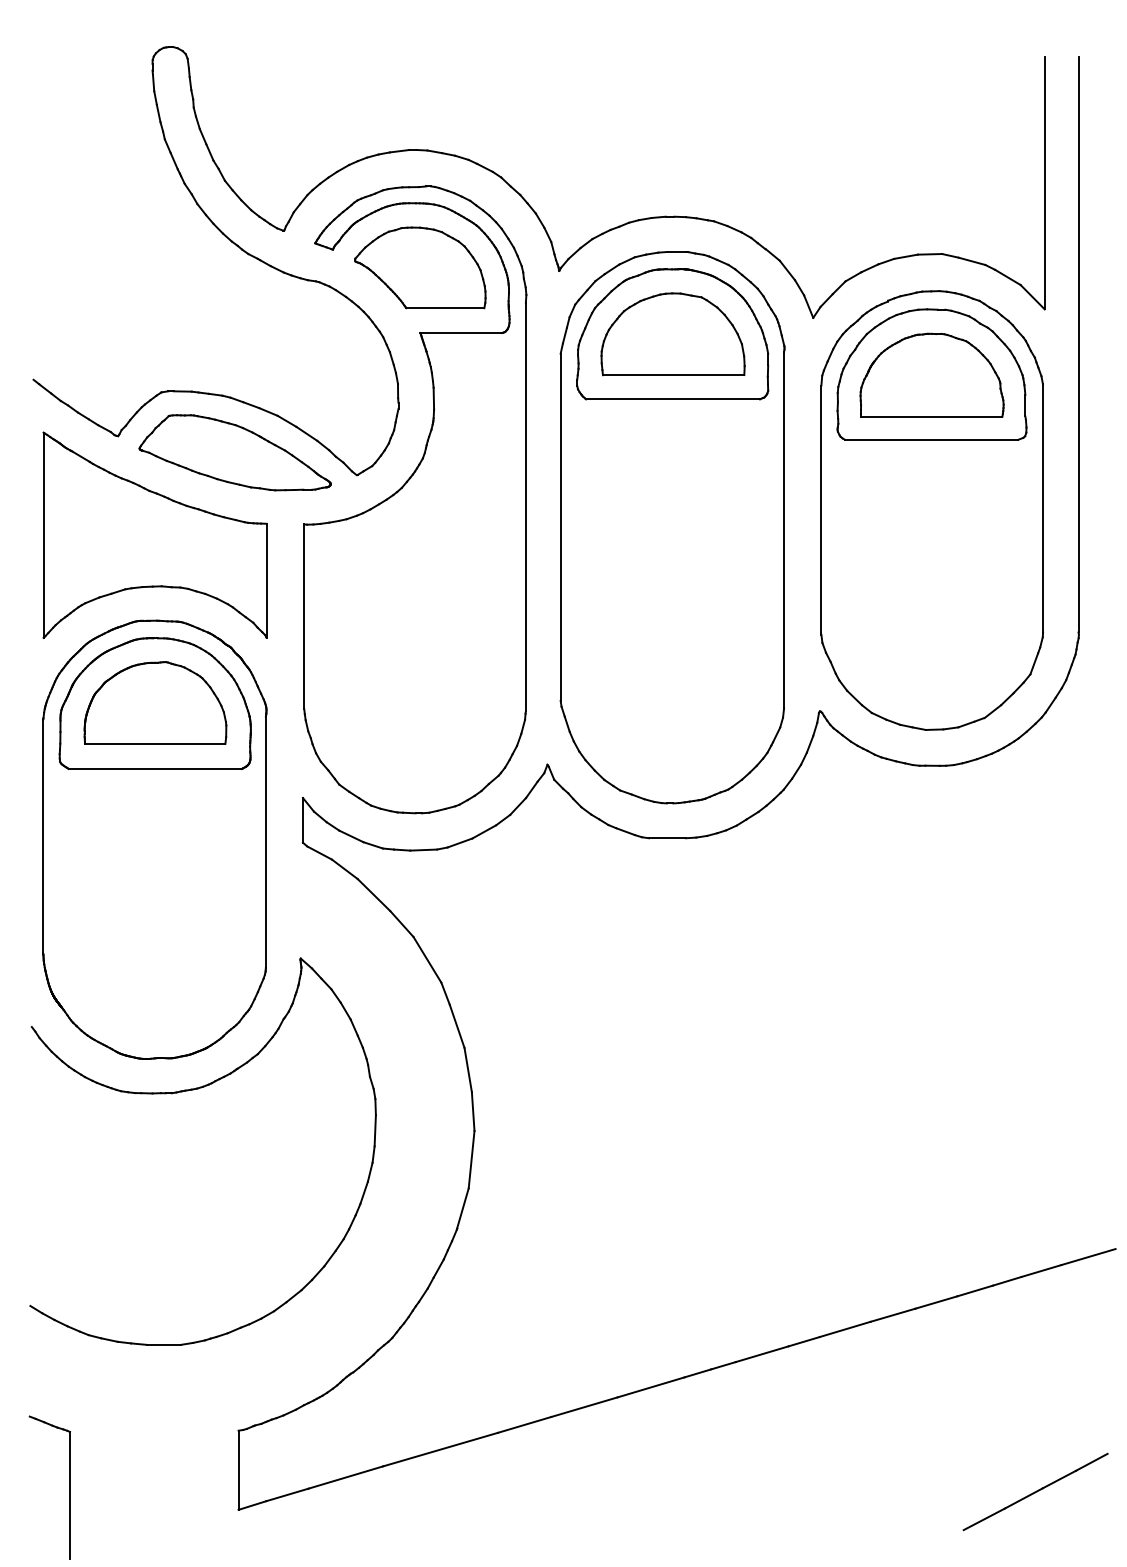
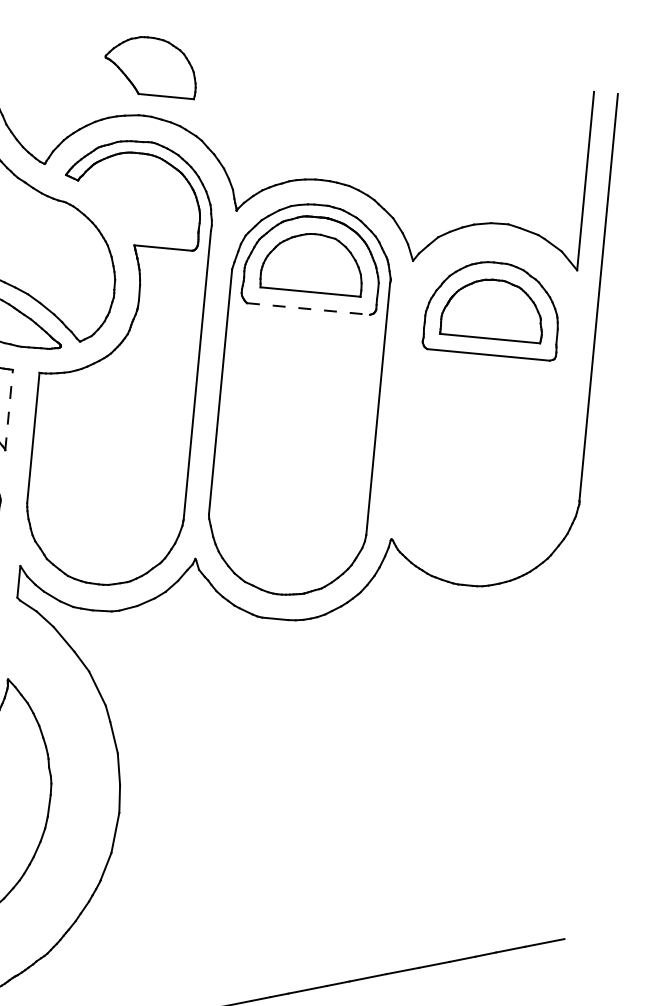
part: (420, 267) -> (151, 66), moved
line: (672, 399) -> (308, 309), solid -> dashed
part: (931, 510) -> (483, 404), removed
line: (266, 580) -> (9, 409), solid -> dashed

